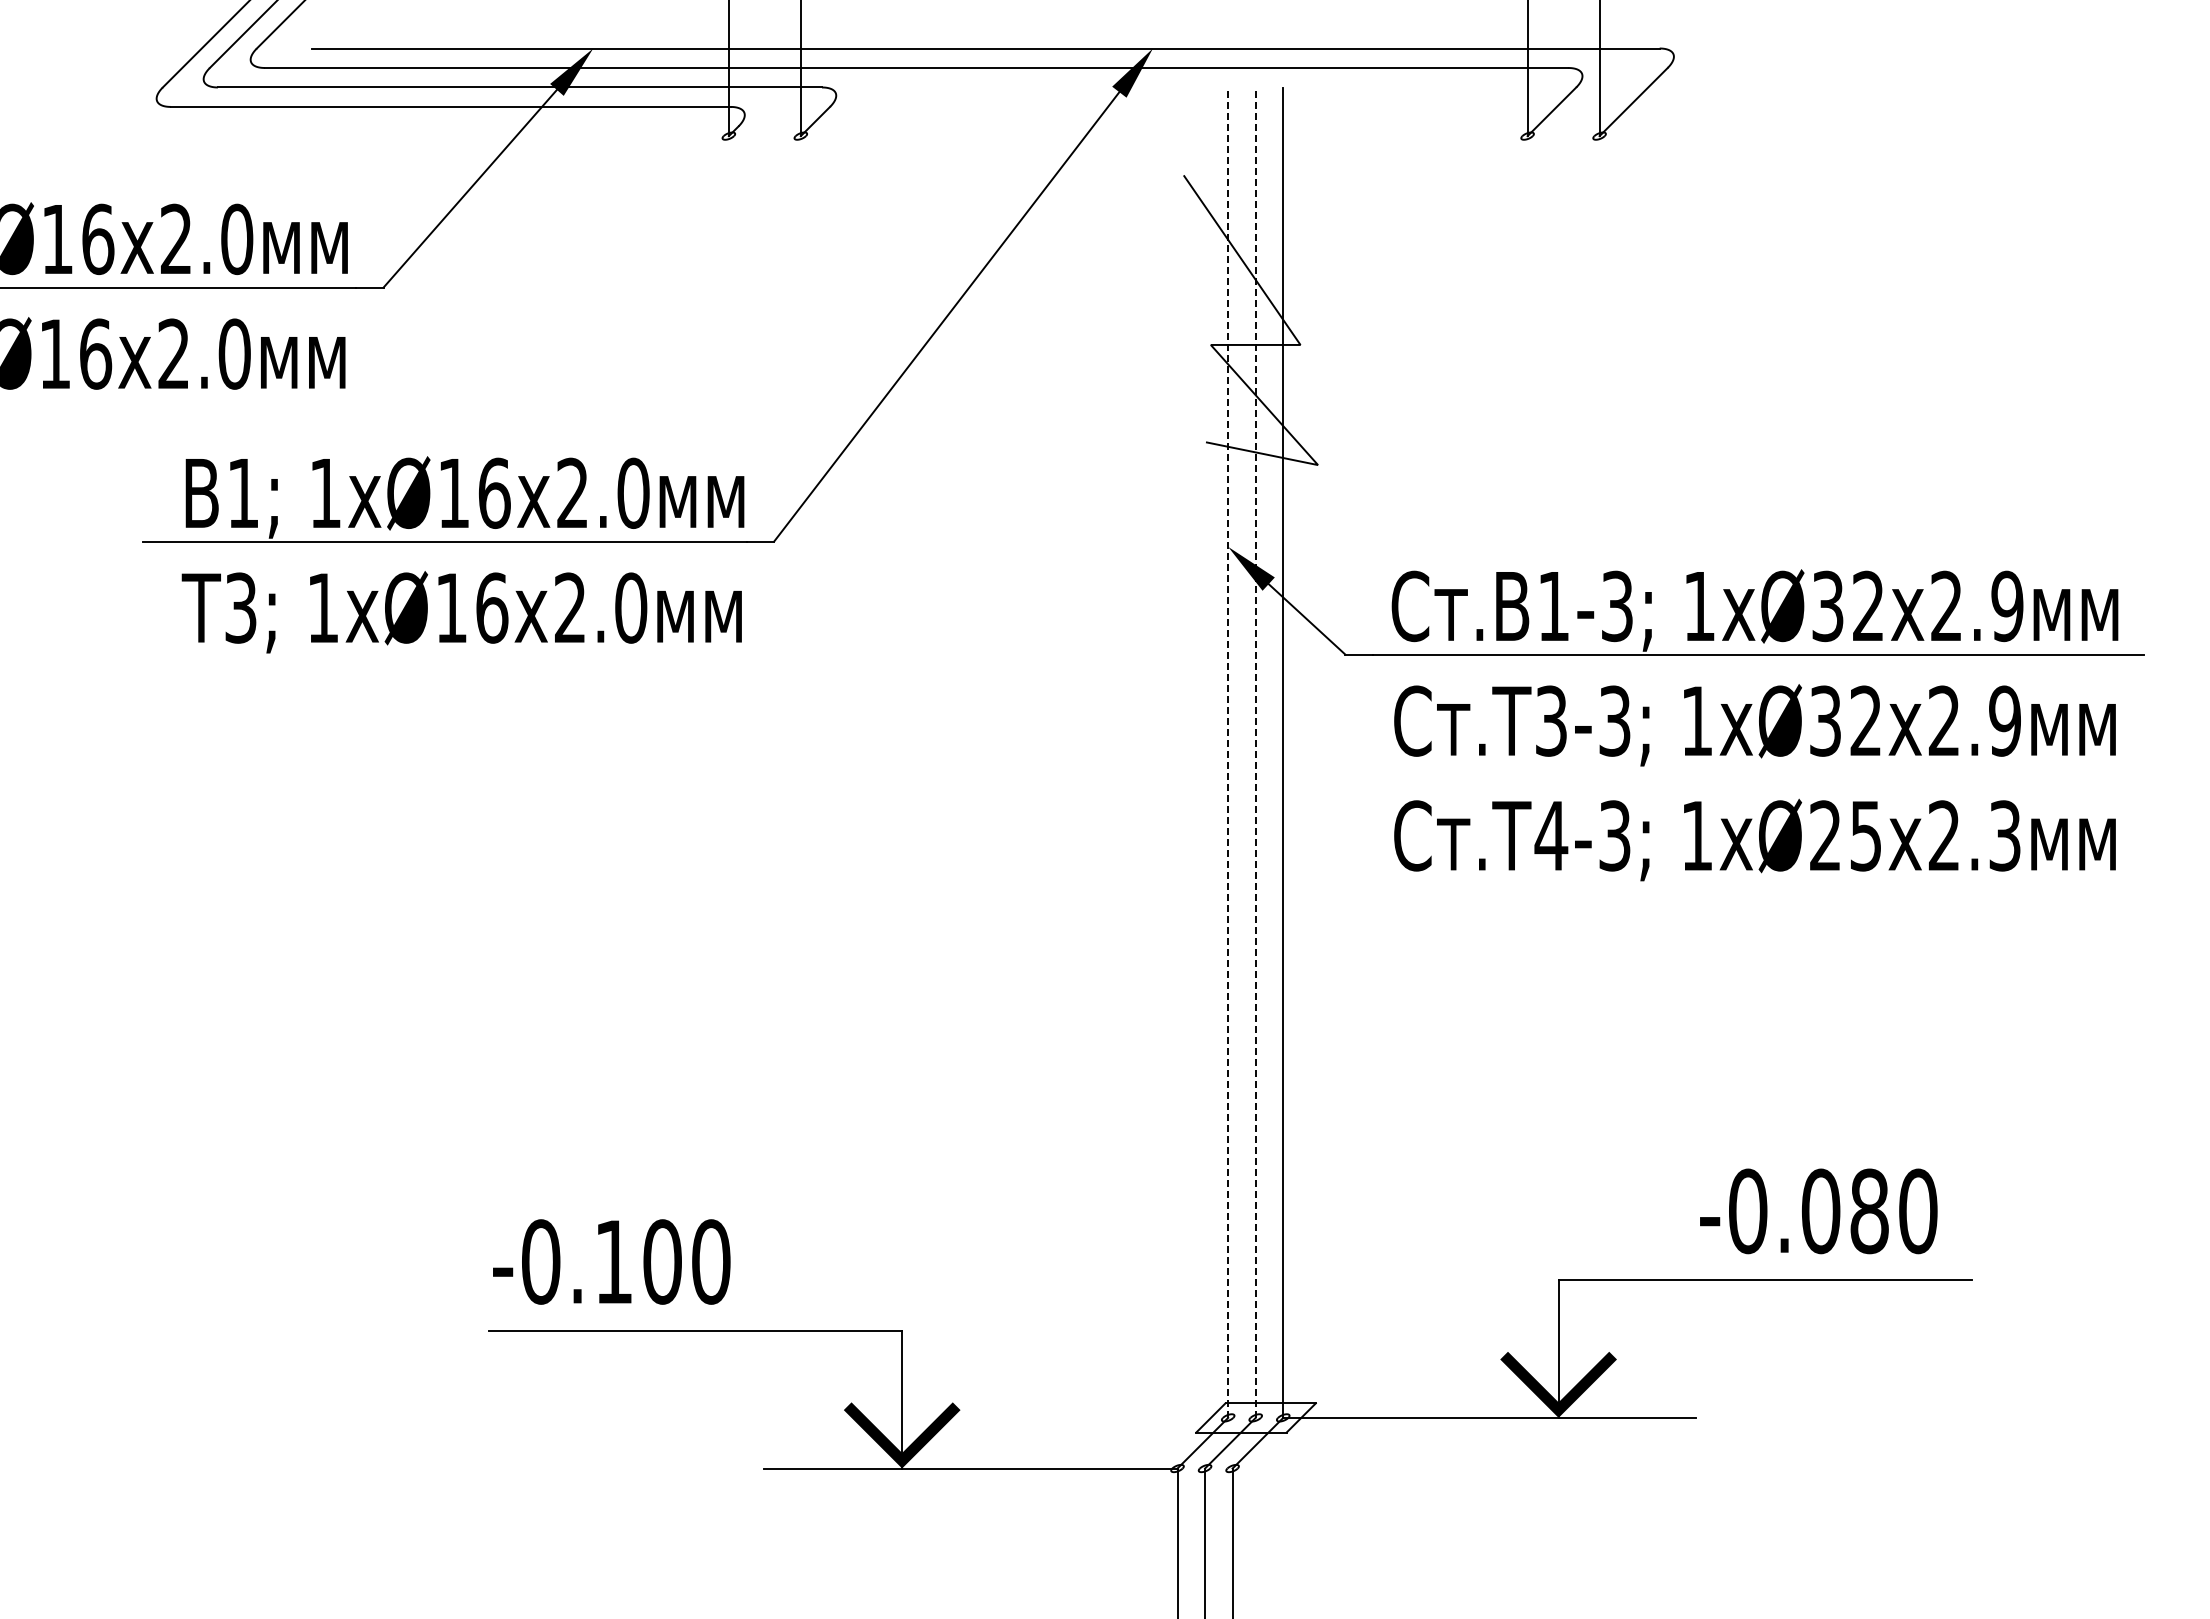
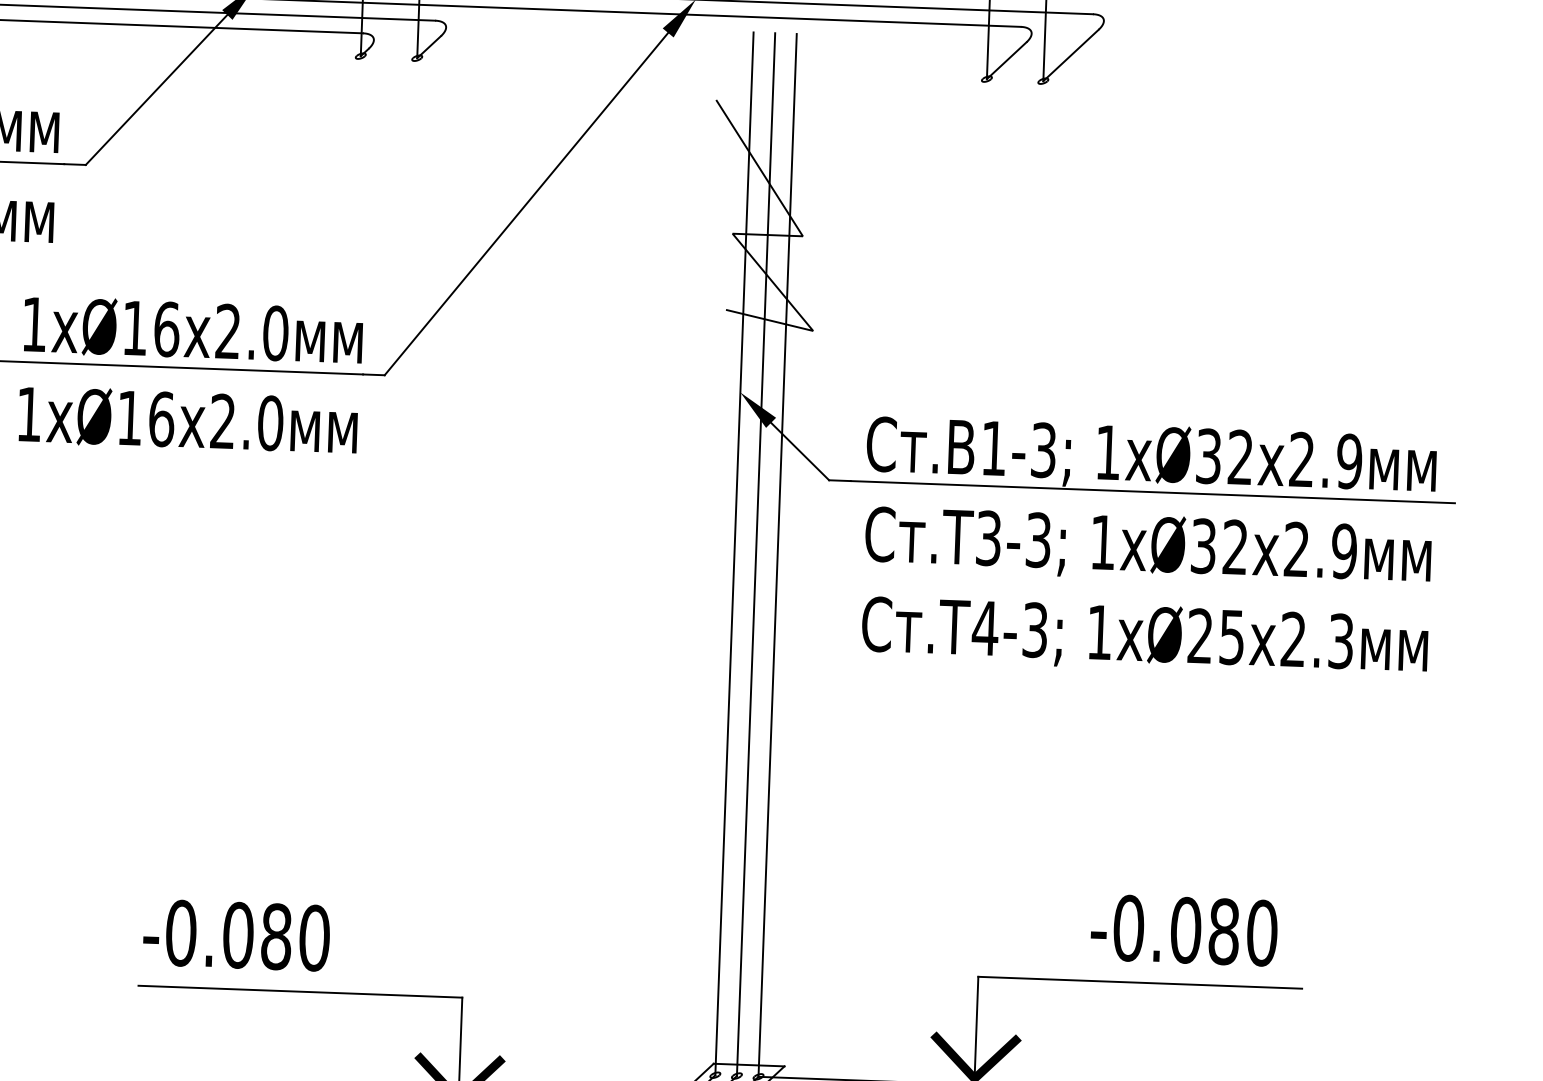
line: (1228, 752) -> (734, 553), dashed -> solid
line: (1255, 752) -> (755, 554), dashed -> solid
text: (637, 1261) -> (256, 935), -0.100 -> -0.080

